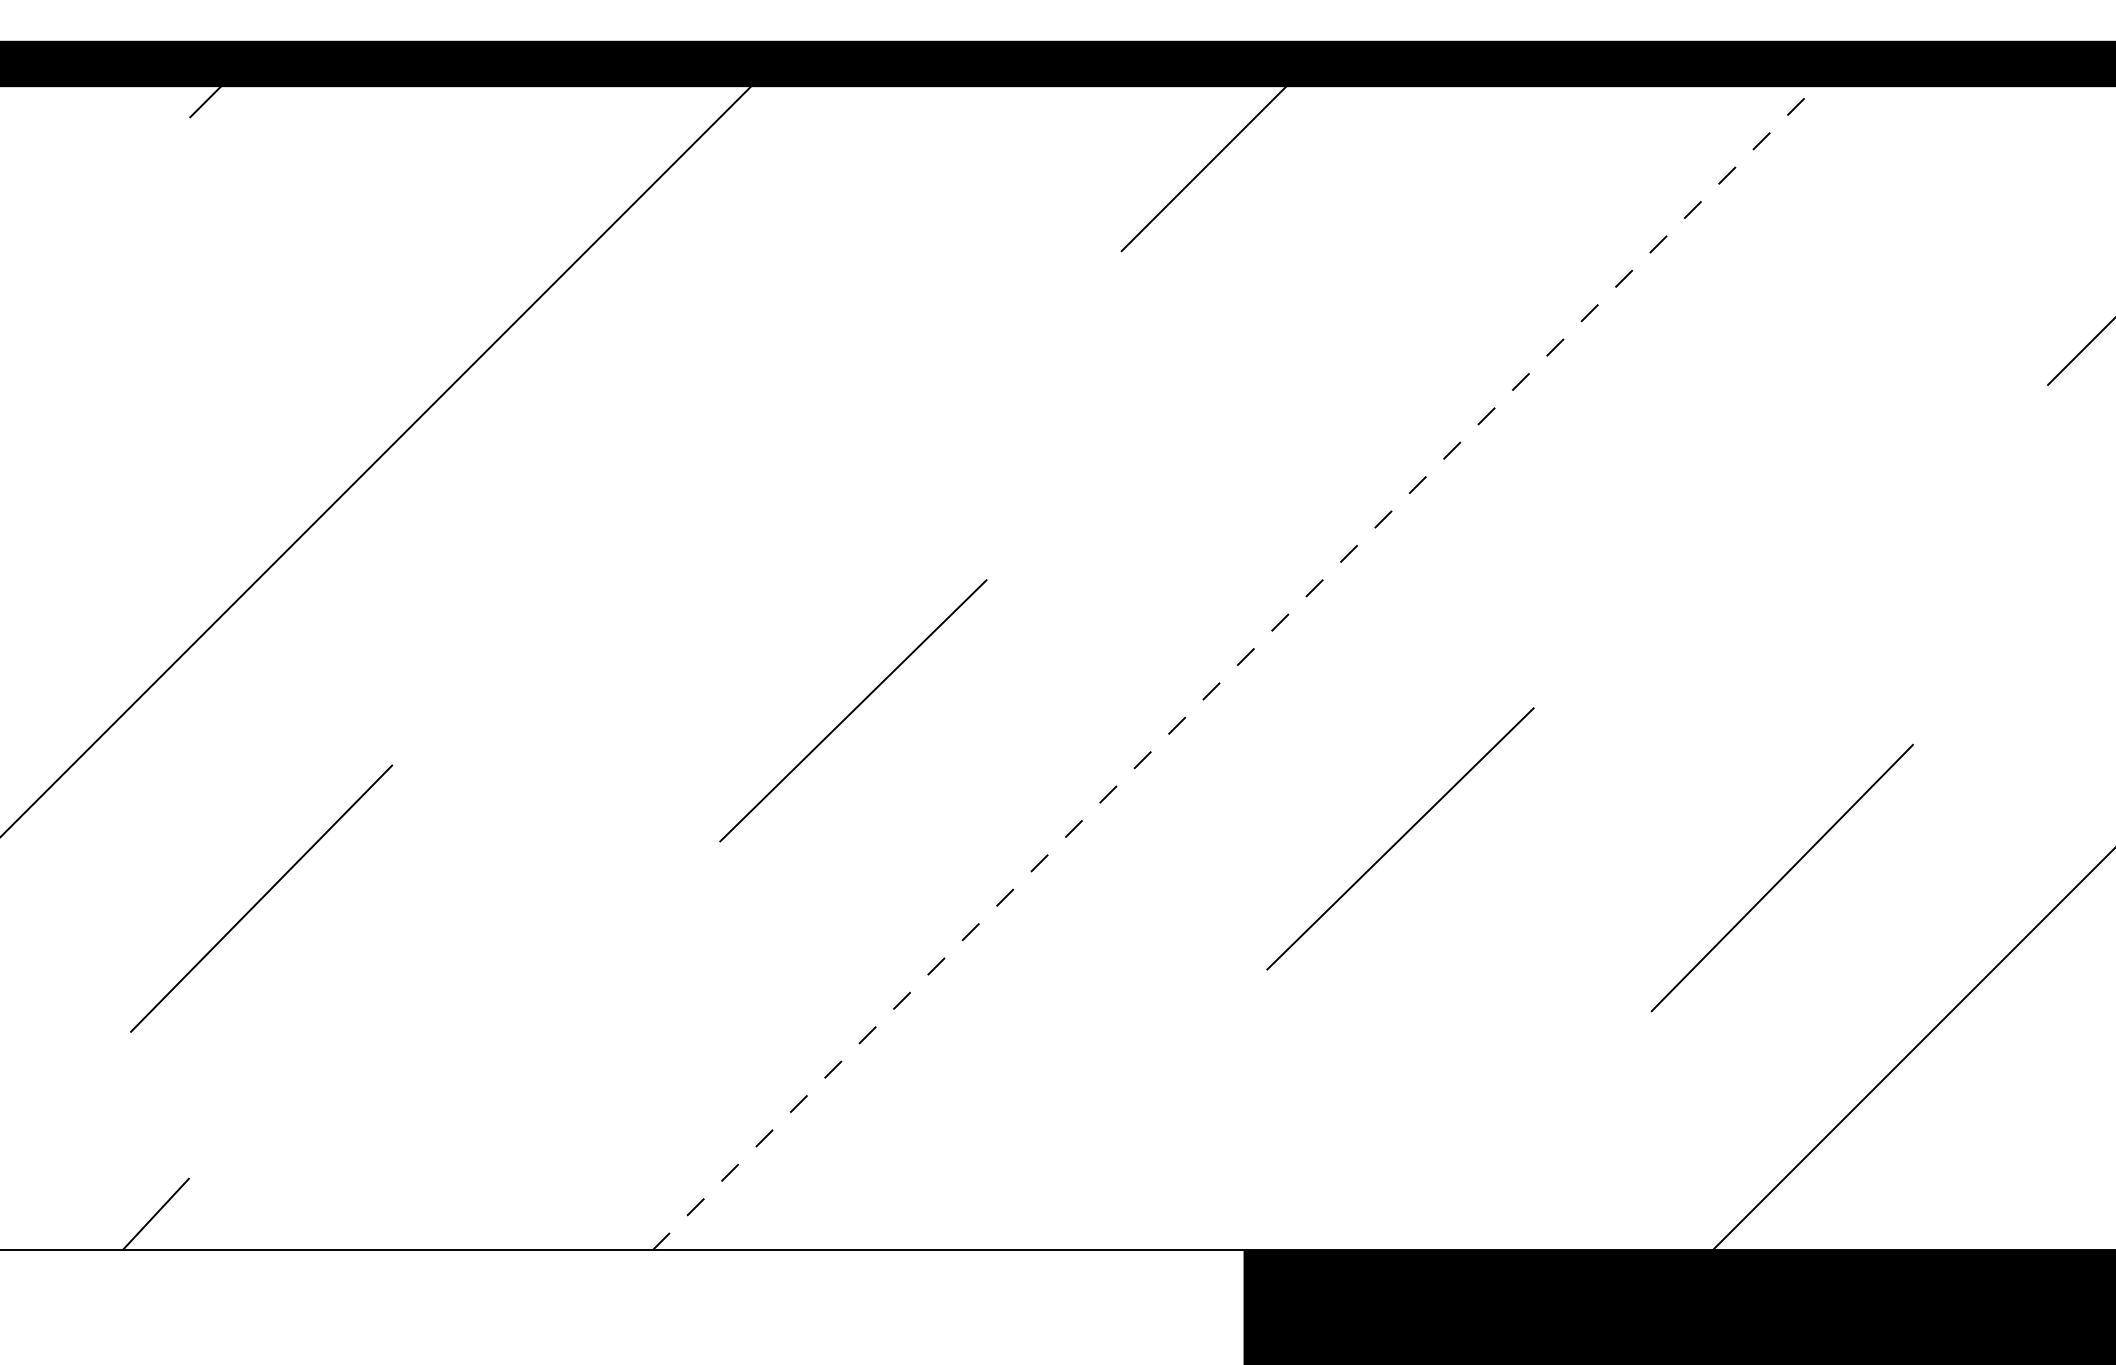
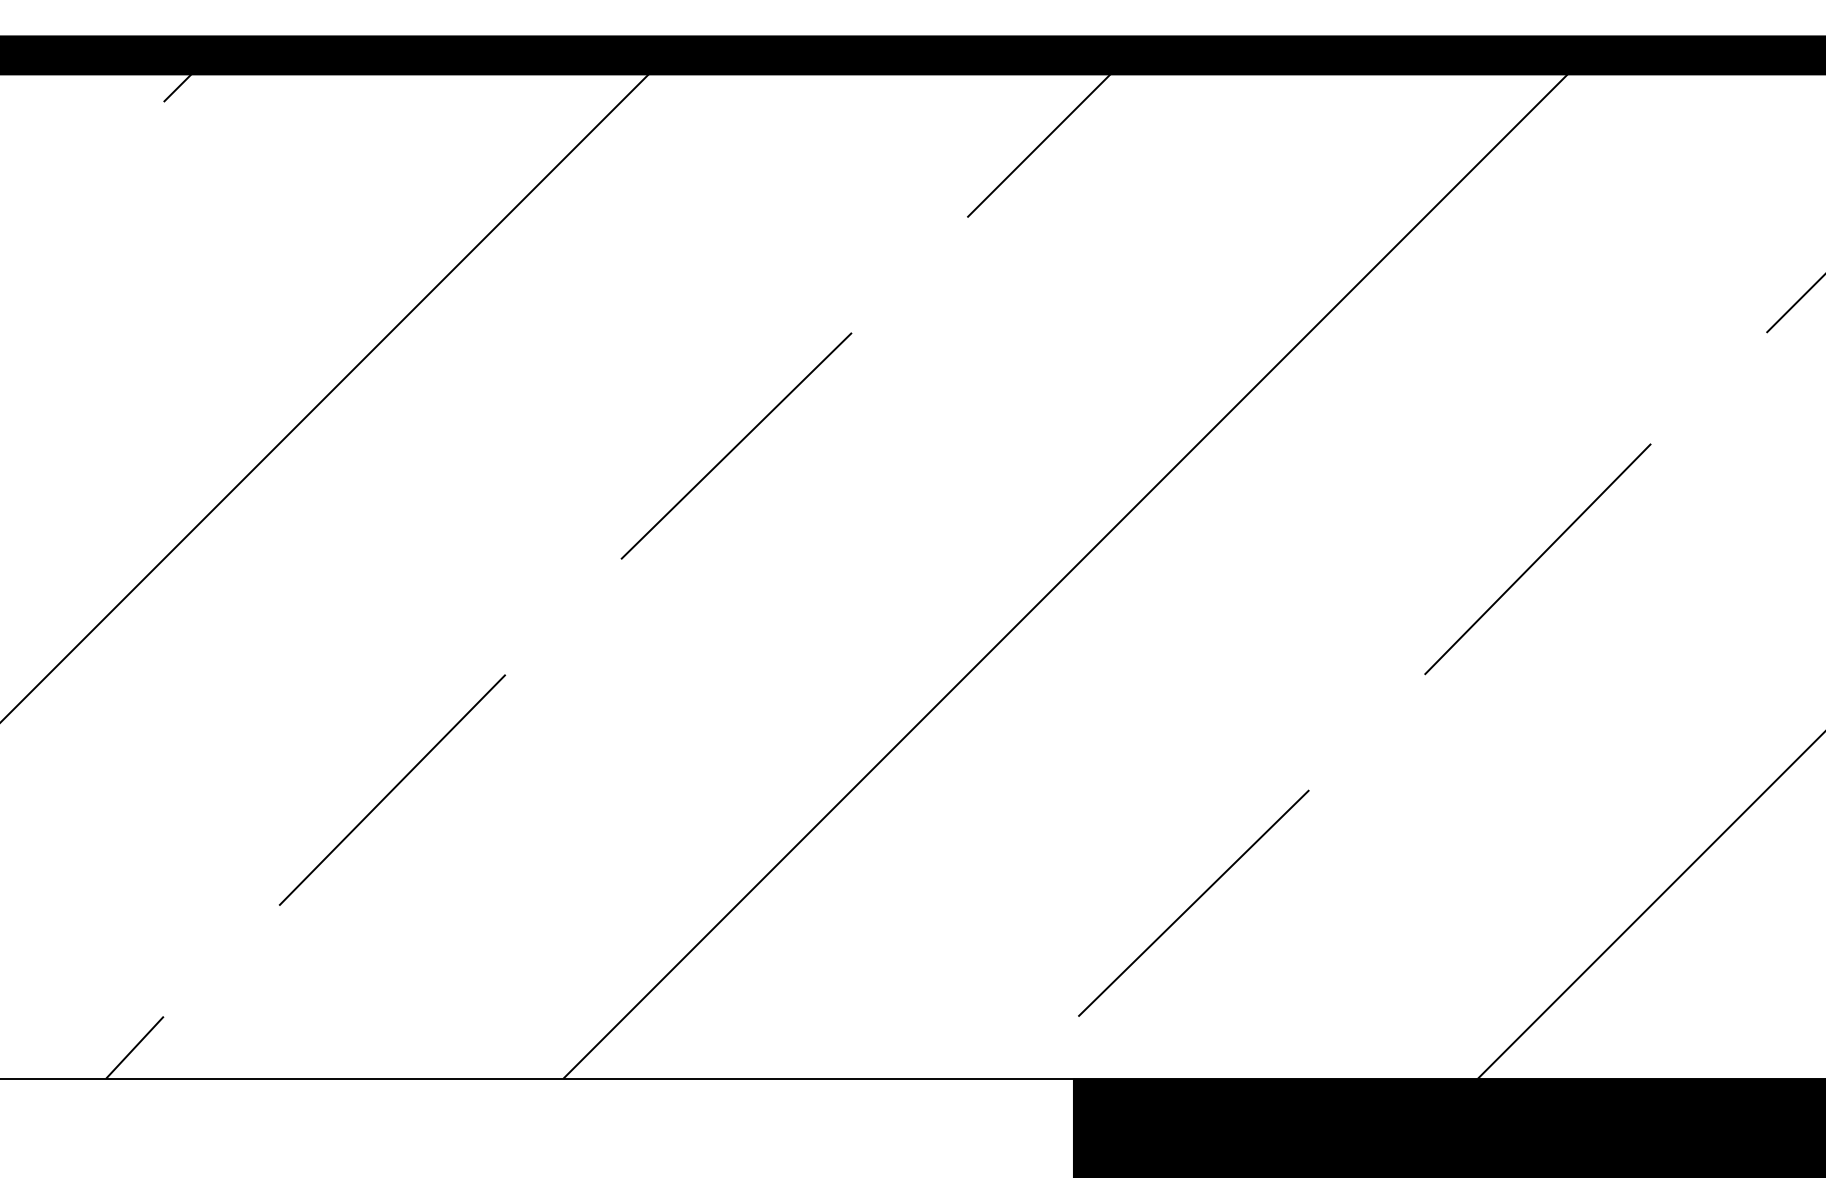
line: (1244, 658) -> (1073, 568), dashed -> solid
line: (853, 710) -> (736, 445), moved
line: (1400, 838) -> (1193, 903), moved
line: (1781, 878) -> (1537, 559), moved
line: (261, 898) -> (392, 790), moved

